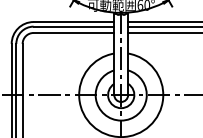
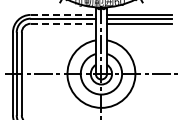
line: (74, 21) -> (63, 14), solid -> dashed
line: (74, 32) -> (63, 23), solid -> dashed

